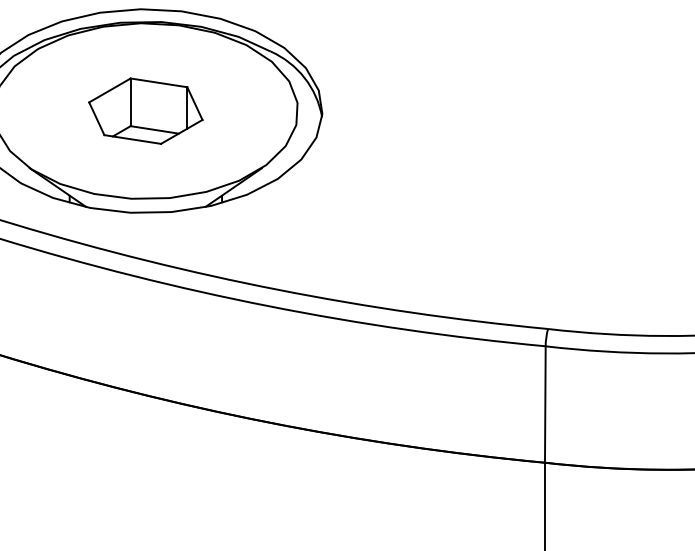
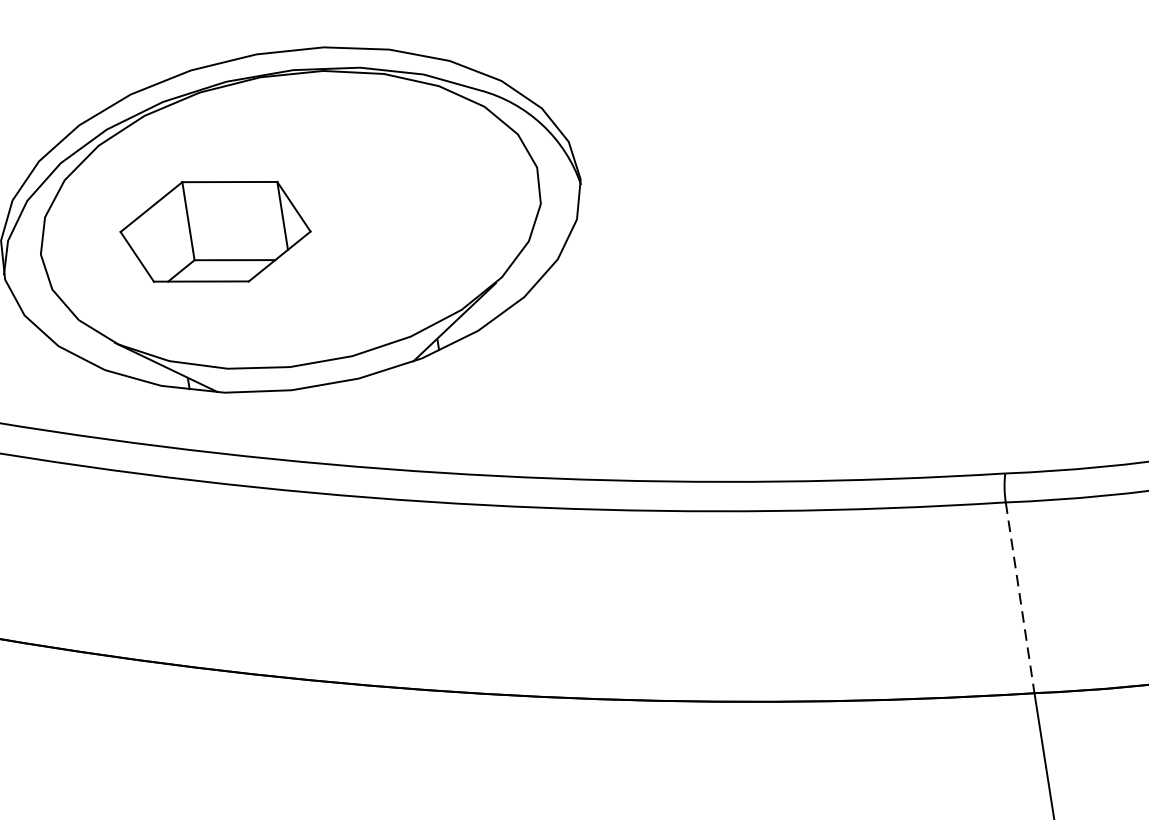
part: (145, 110) -> (214, 230), moved
line: (545, 405) -> (1020, 599), solid -> dashed

